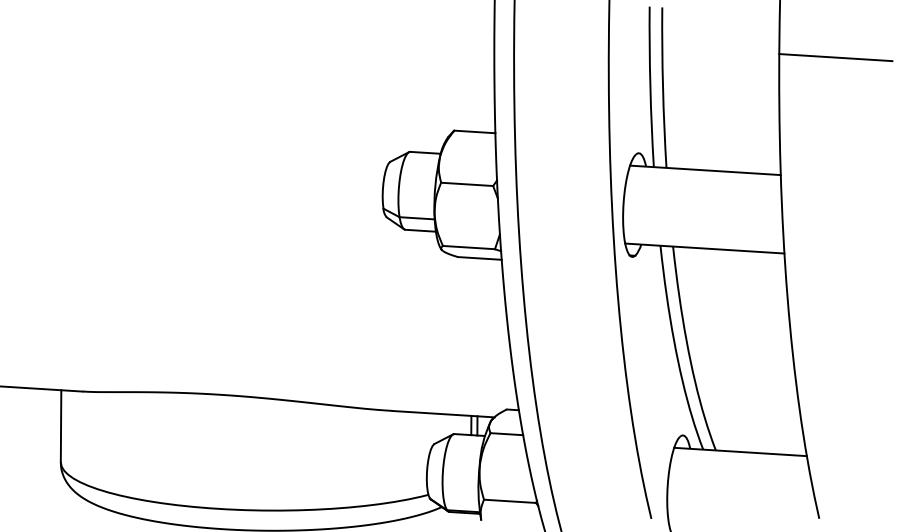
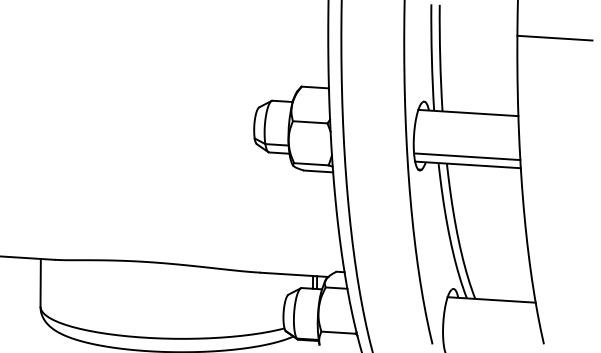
line: (704, 235) -> (467, 156), added

